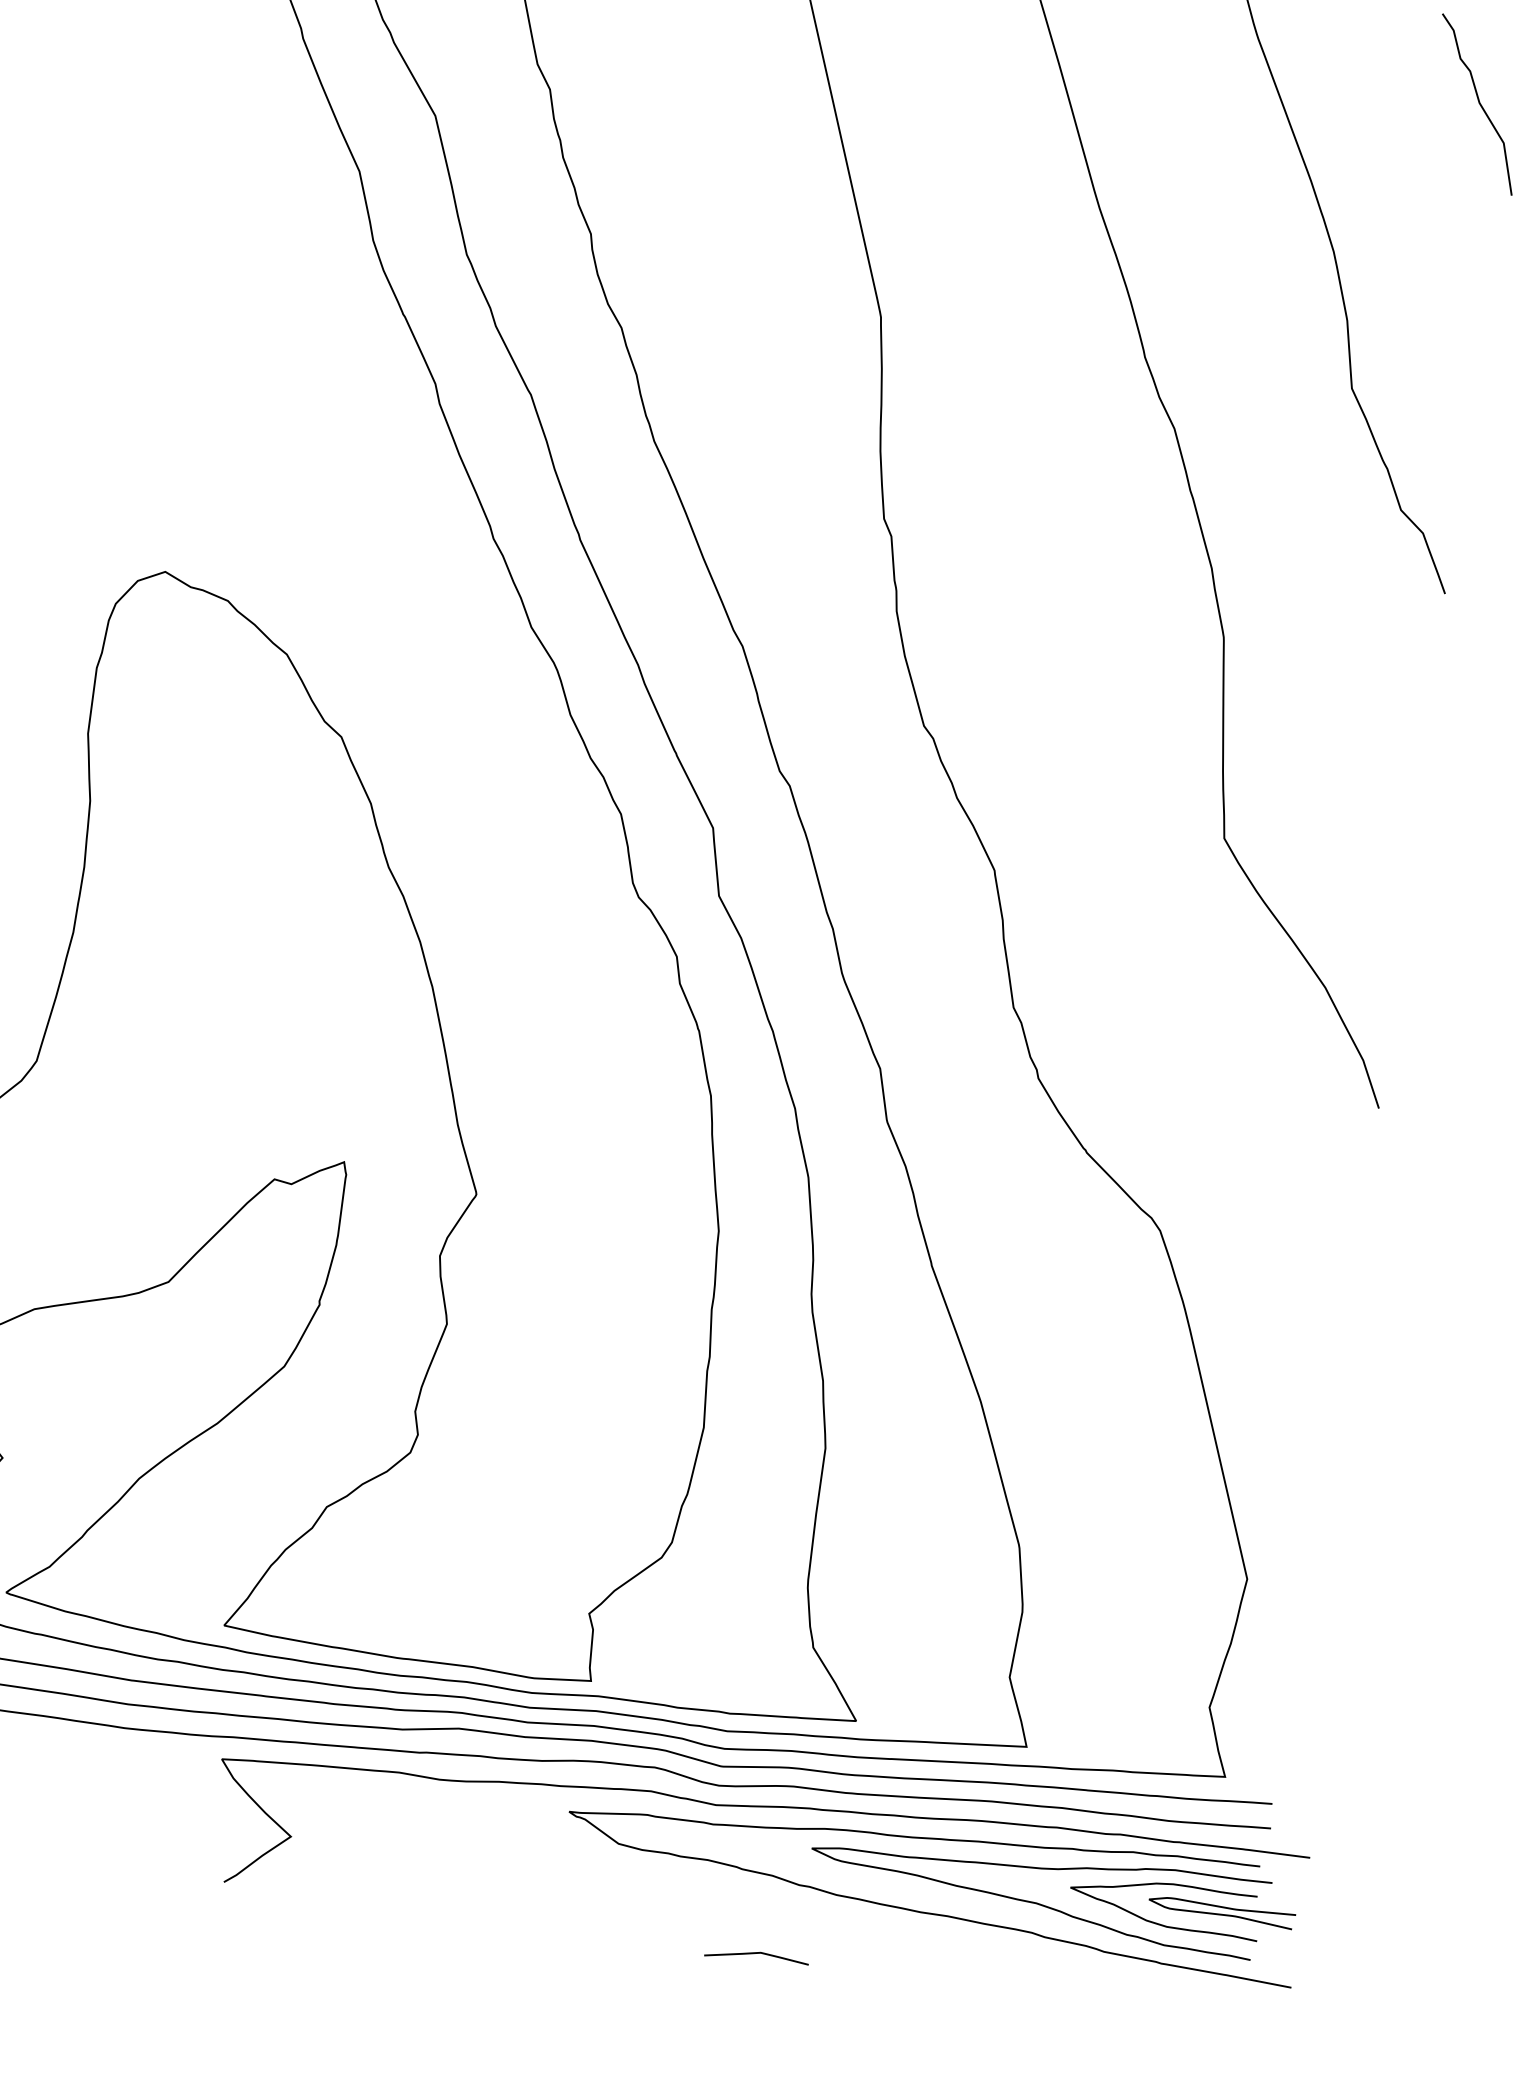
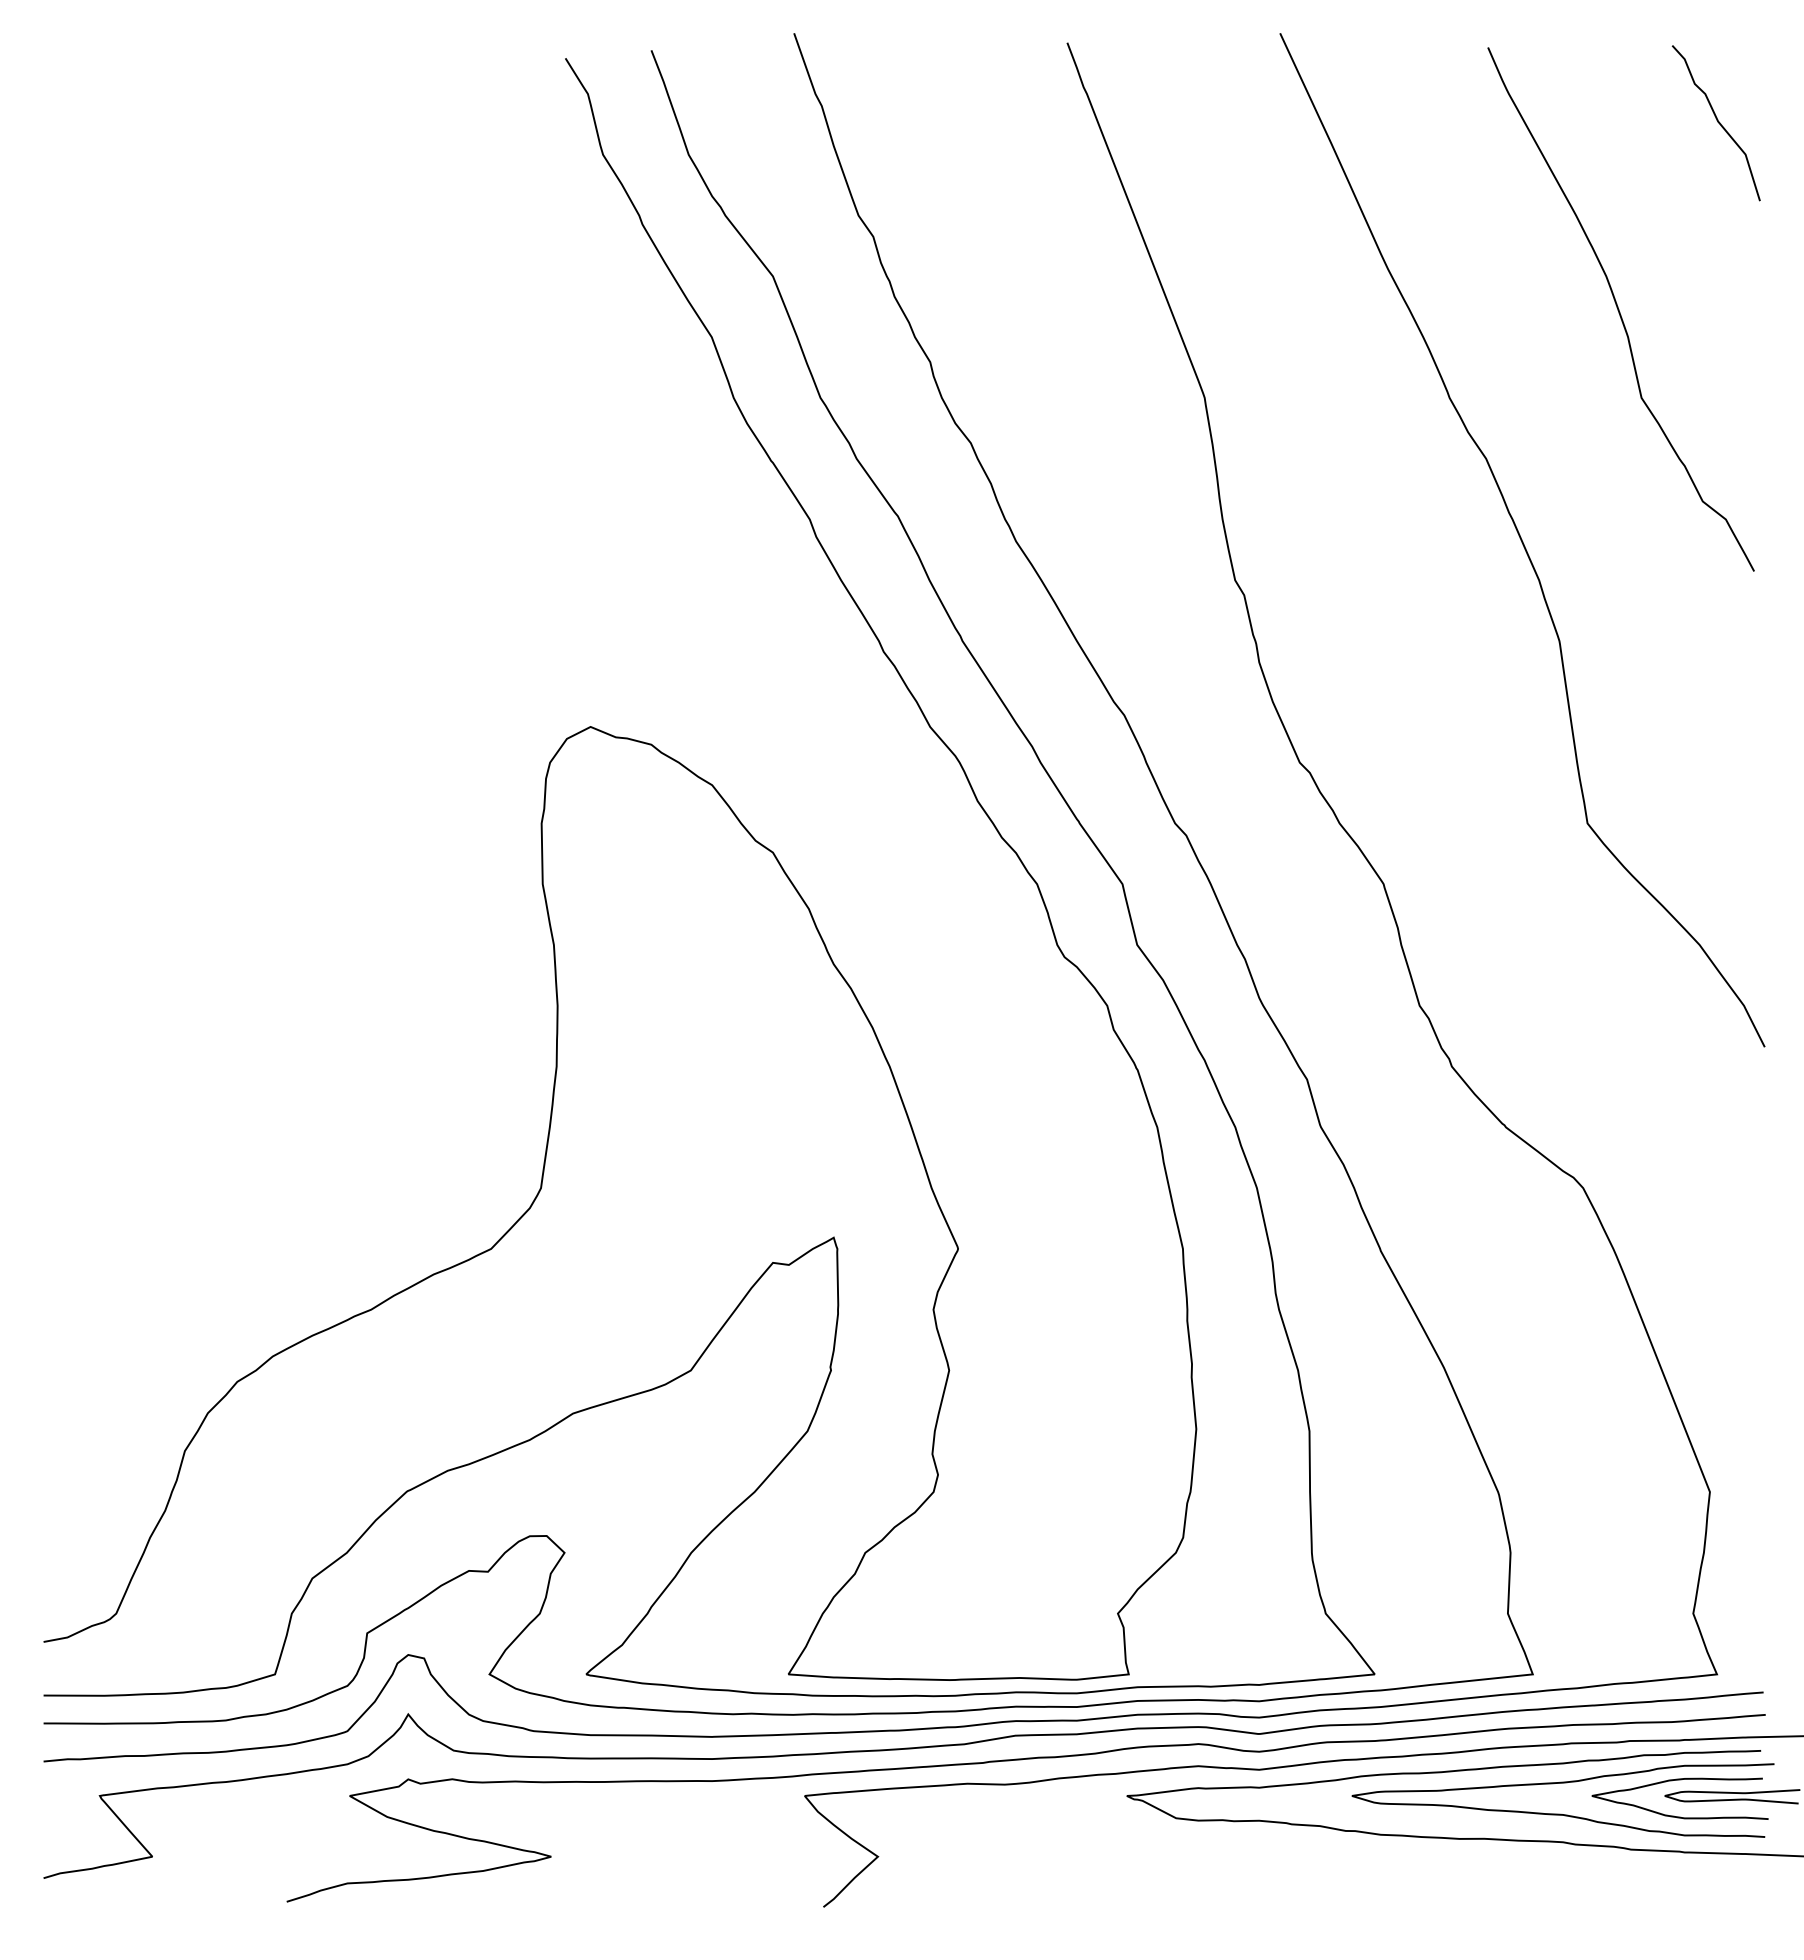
line: (756, 1954) -> (1316, 1899), removed

